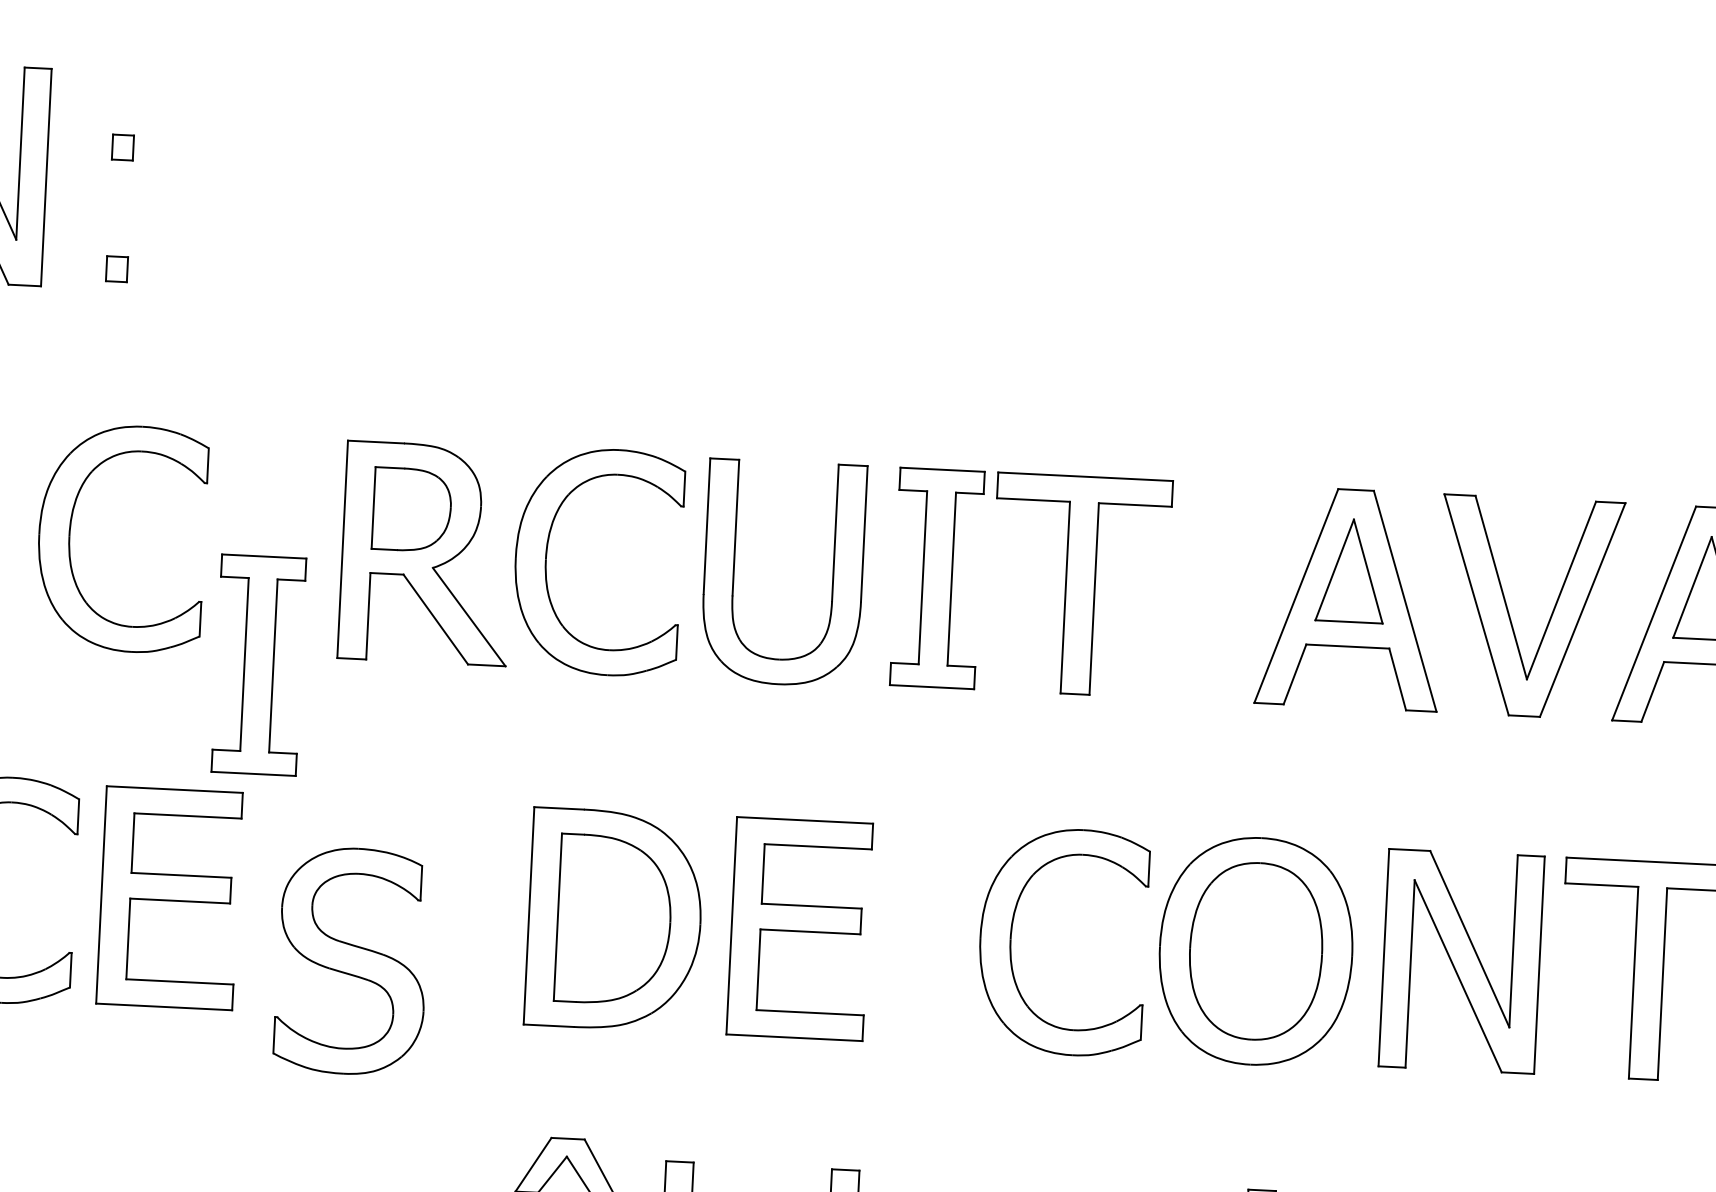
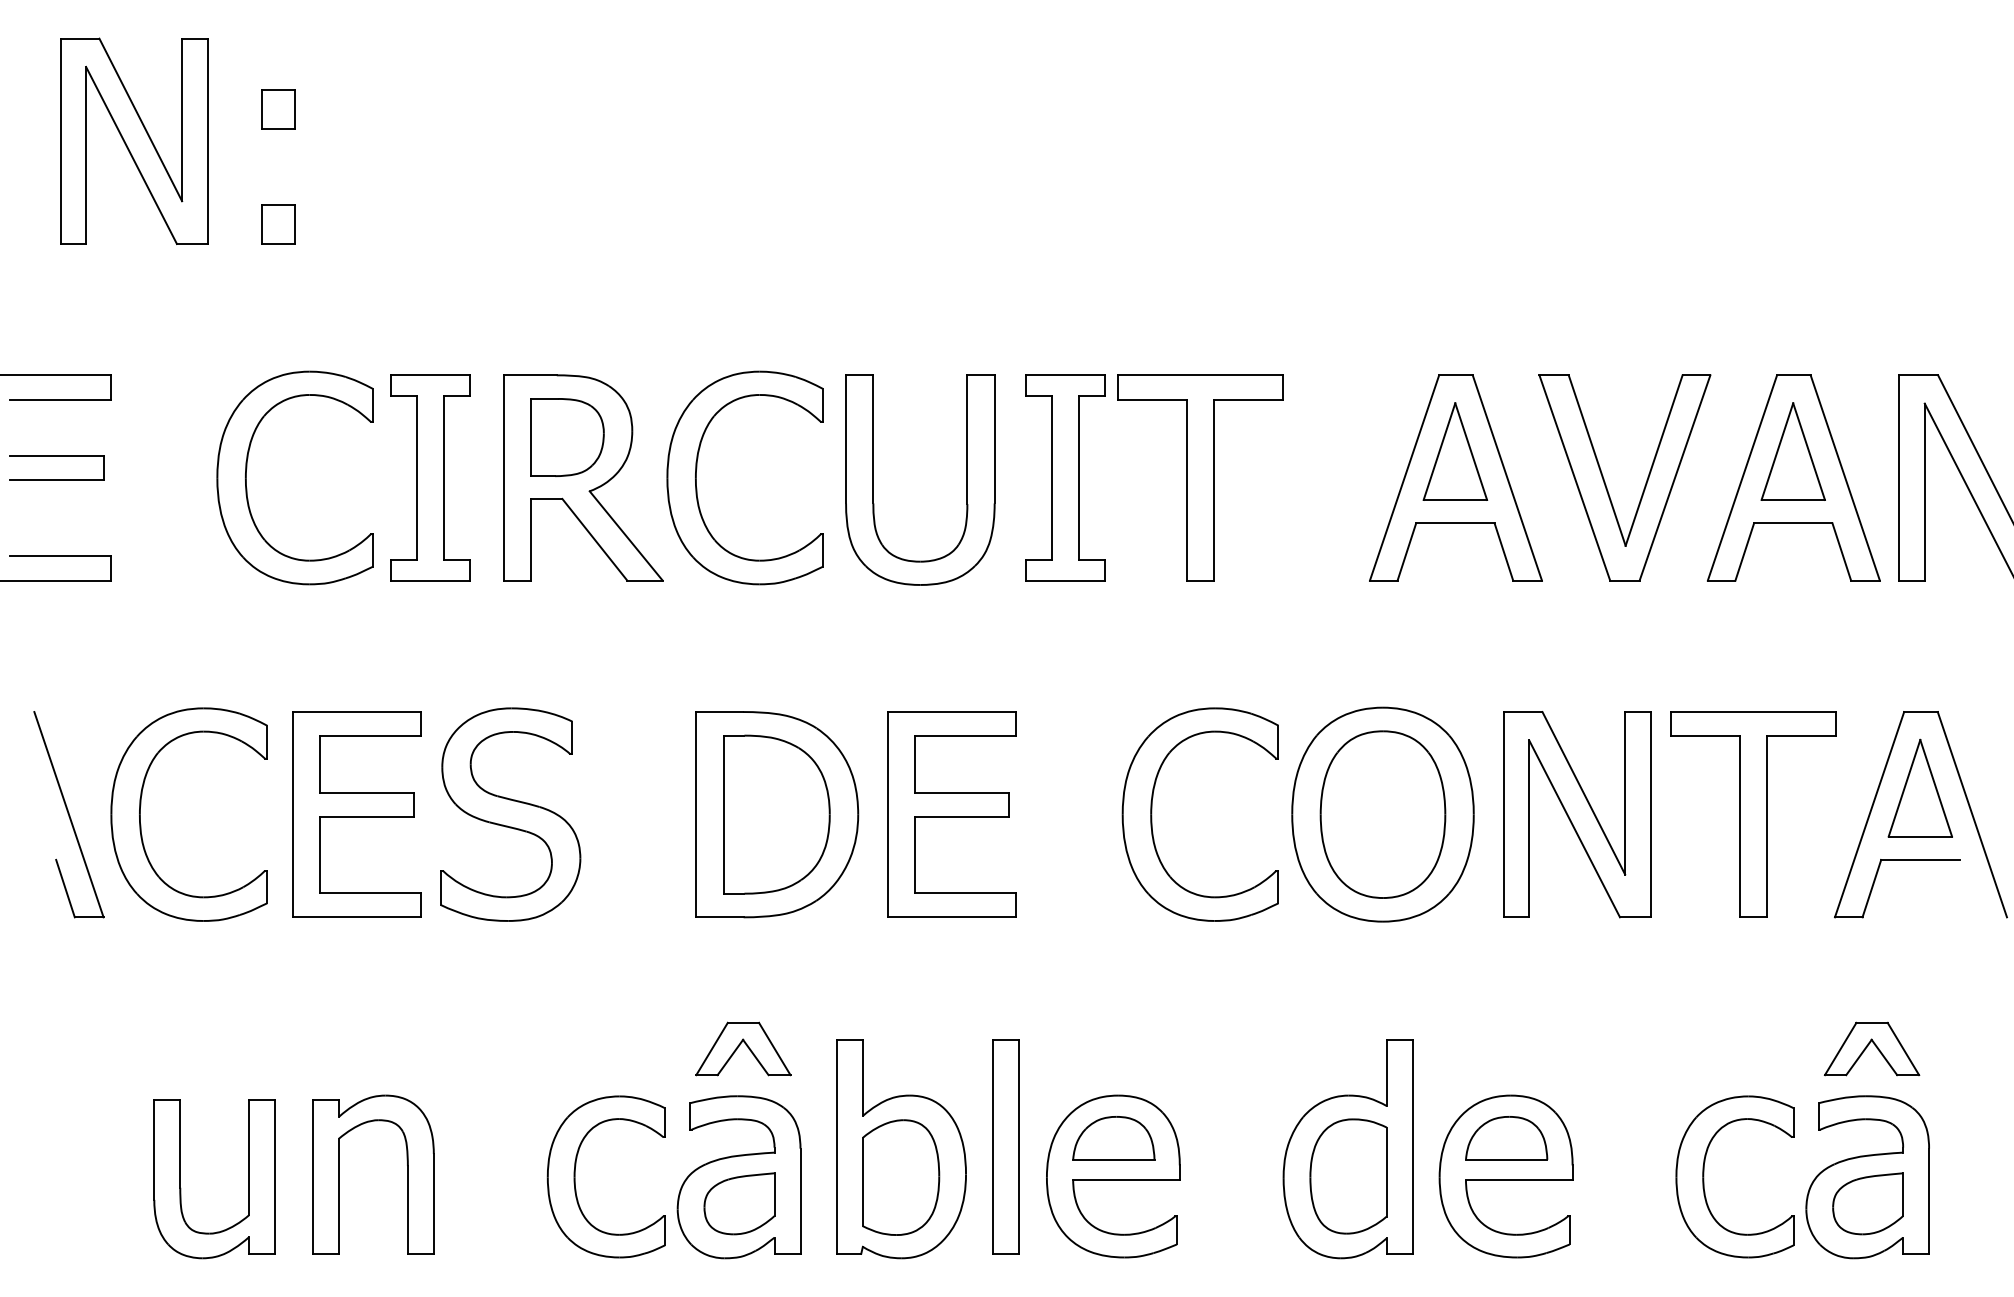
part: (123, 147) -> (278, 109), size x1.67
part: (117, 269) -> (278, 224), size x1.67
part: (259, 664) -> (430, 477), moved
part: (351, 961) -> (510, 814), moved

